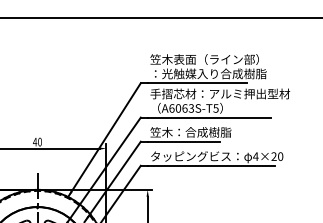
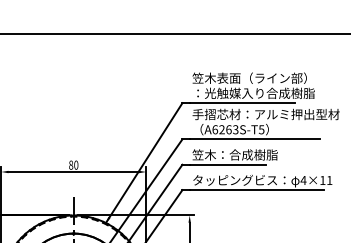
text: (177, 108) -> (221, 129), A6063S-T5 -> A6263S-T5
text: (34, 141) -> (70, 164), 40 -> 80
text: (277, 156) -> (326, 180), 4×20 -> 4×11

